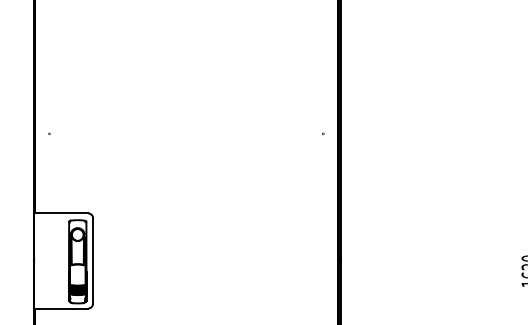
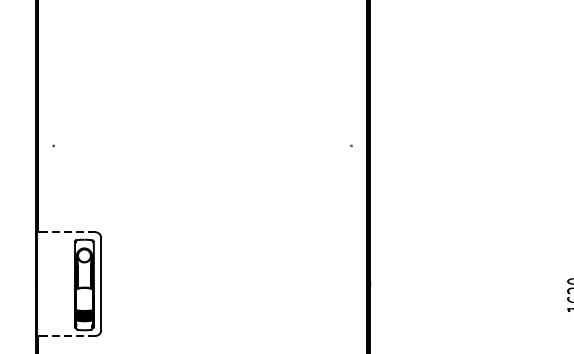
line: (63, 213) -> (68, 232), solid -> dashed
line: (63, 308) -> (68, 335), solid -> dashed

